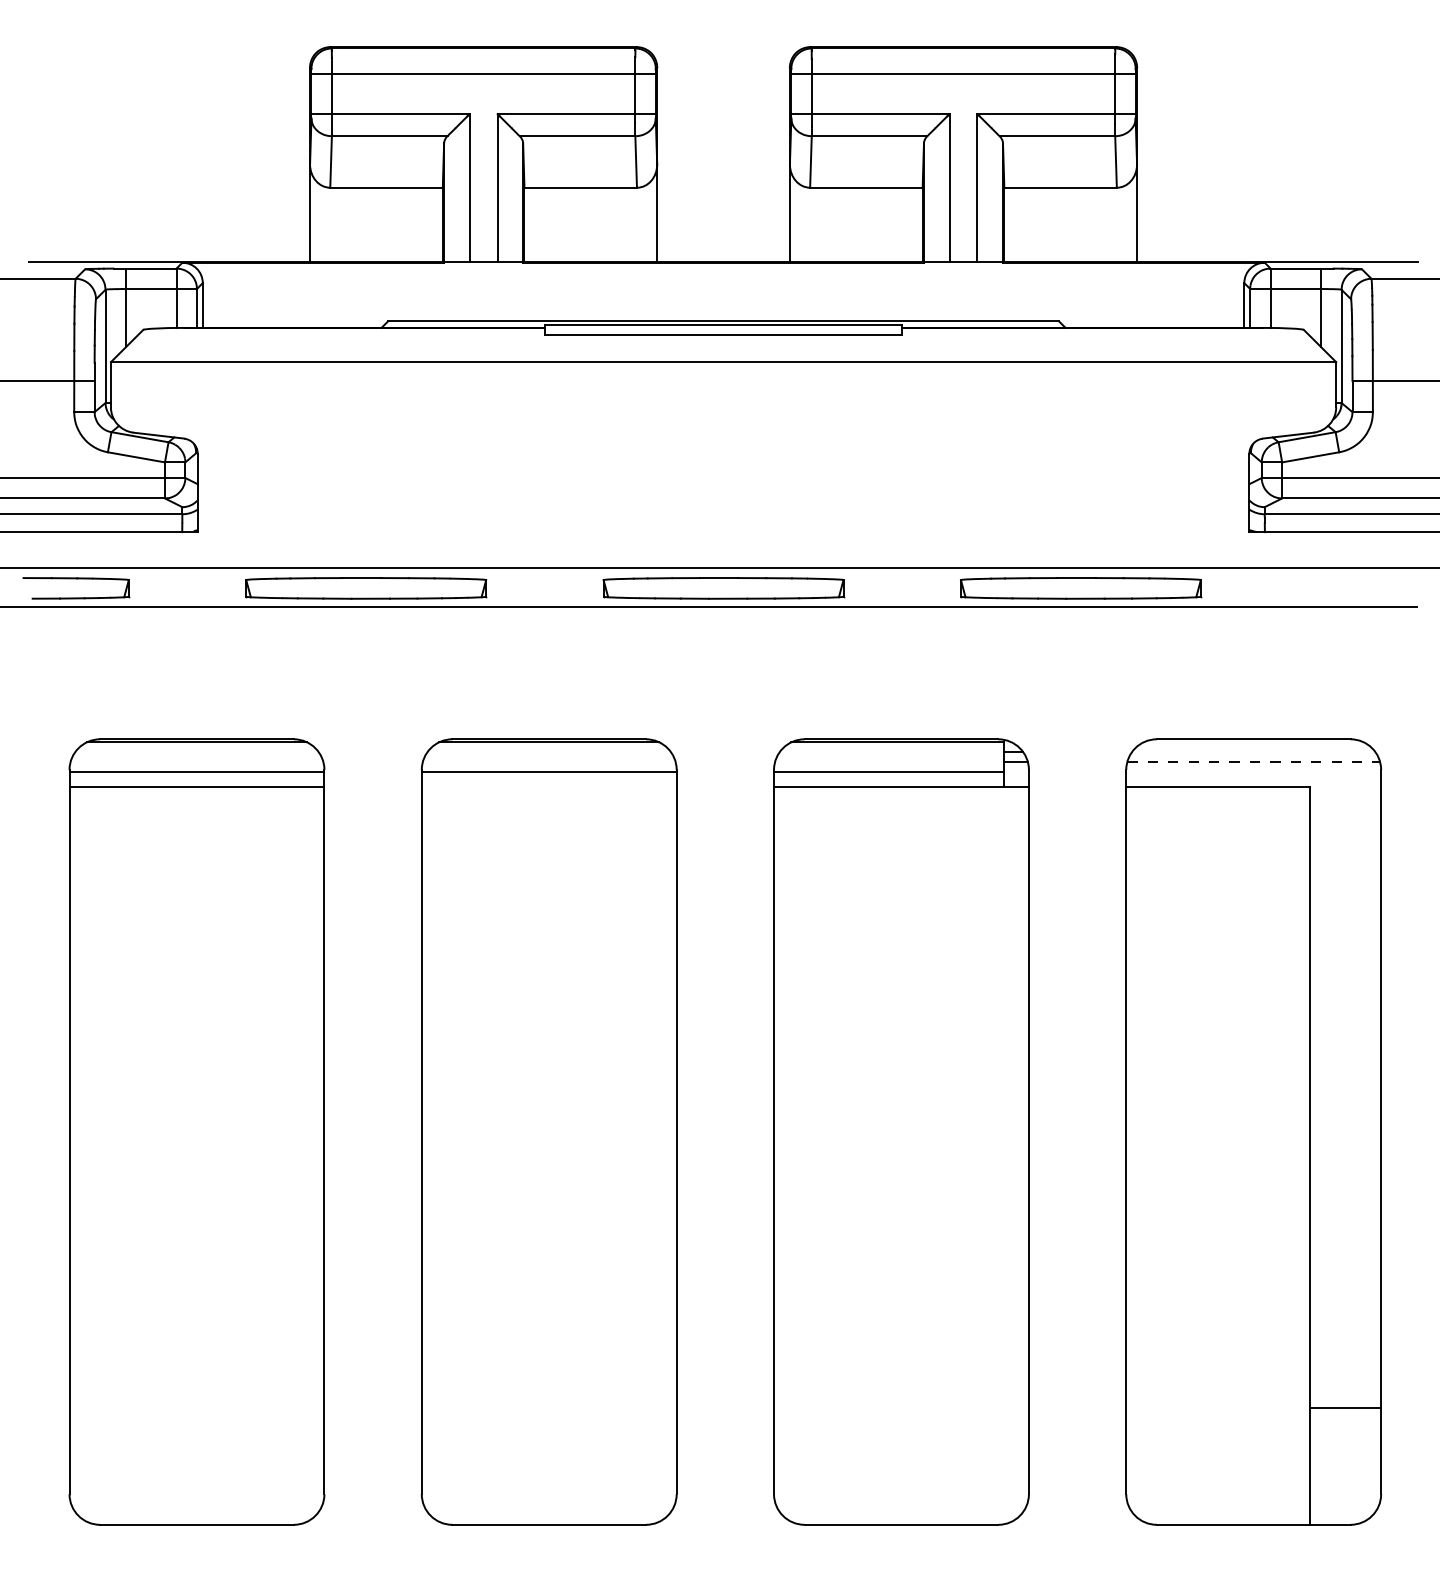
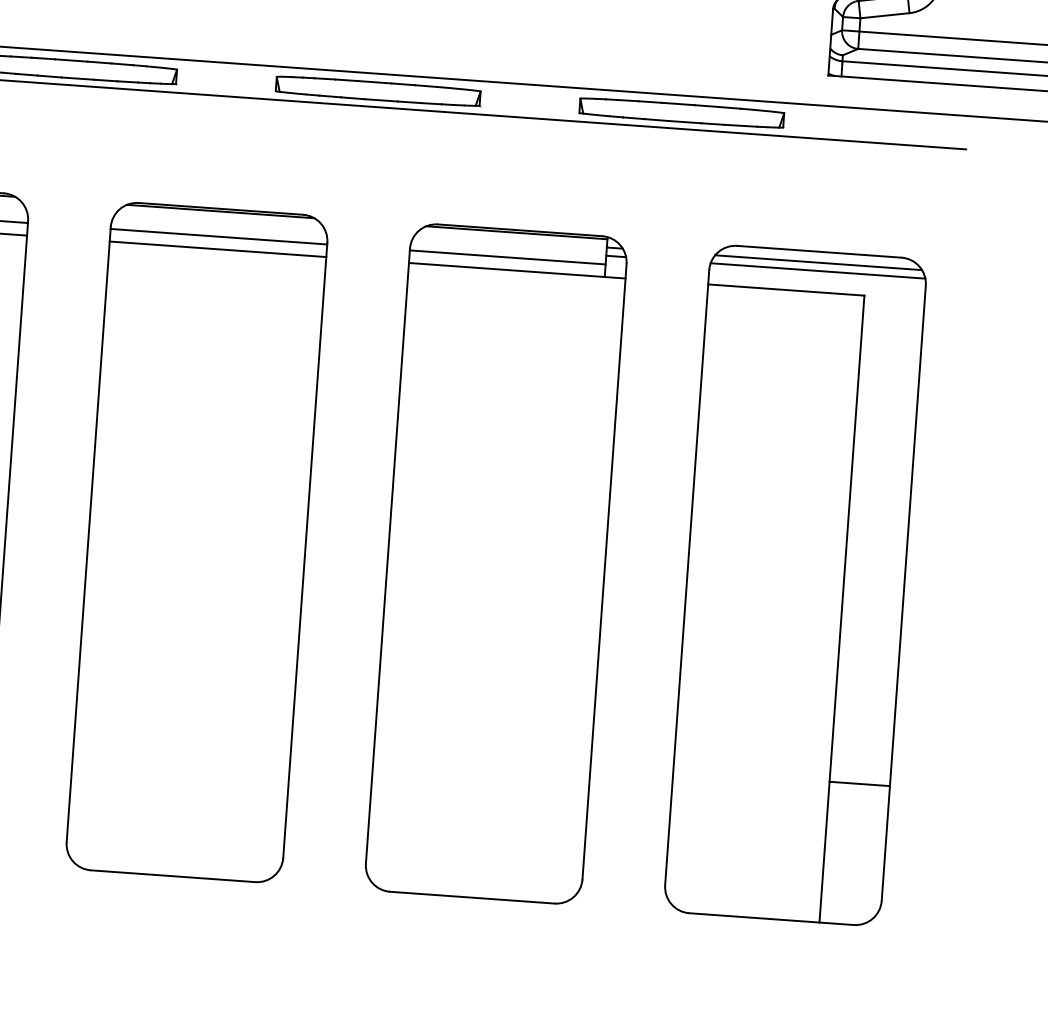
line: (1253, 752) -> (818, 262), added
line: (1254, 761) -> (818, 270), dashed -> solid
line: (548, 786) -> (217, 248), added
line: (1345, 1408) -> (859, 784), moved

